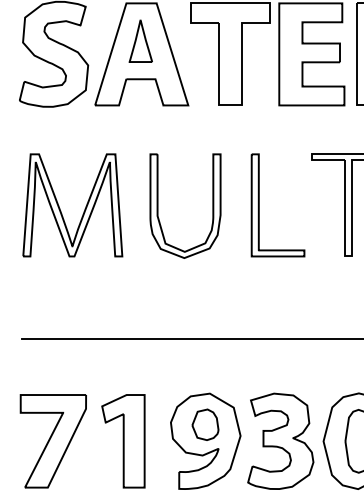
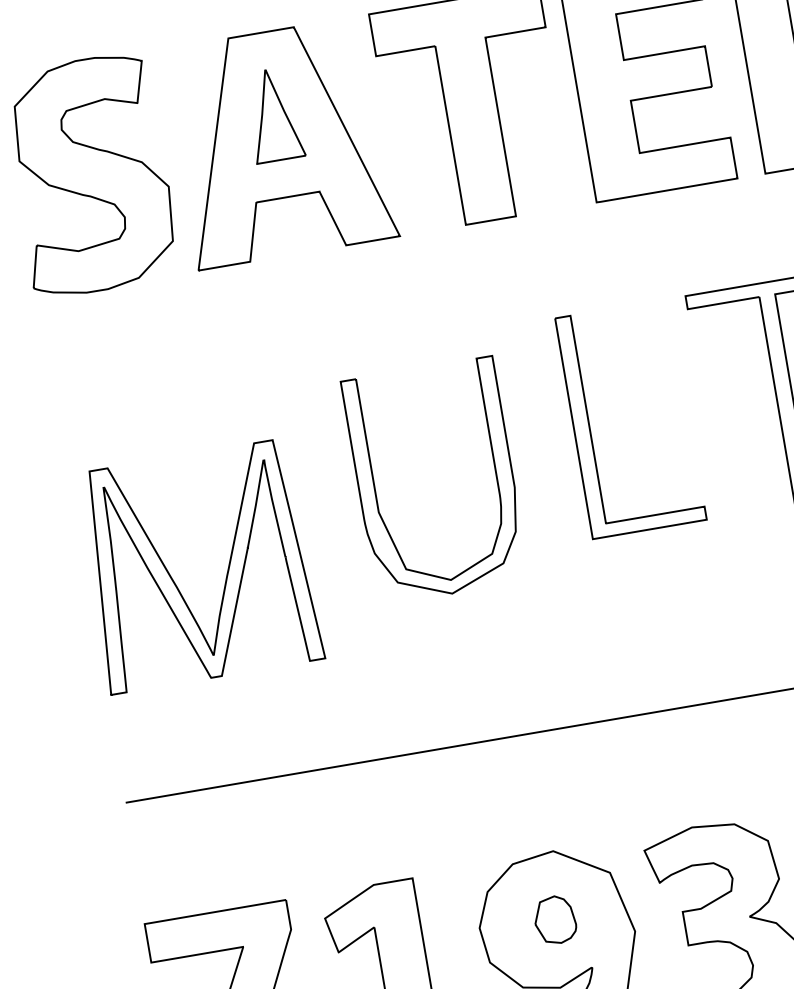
part: (158, 205) -> (376, 489), moved
part: (60, 208) -> (173, 577), moved
part: (205, 424) -> (555, 919), size x0.7

